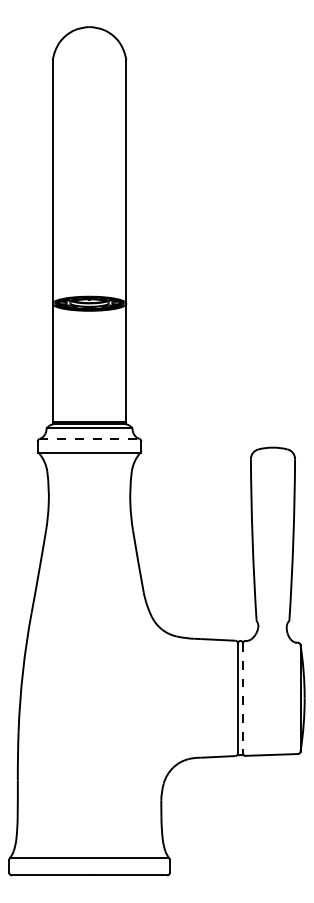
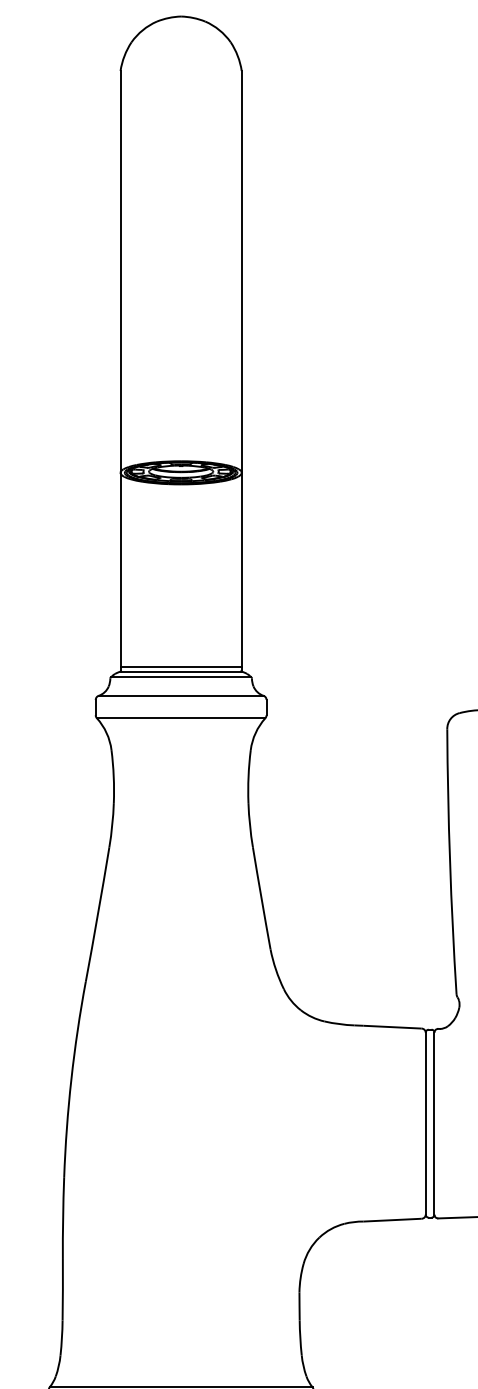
line: (89, 438) -> (181, 695), dashed -> solid
line: (243, 698) -> (435, 1123), dashed -> solid

